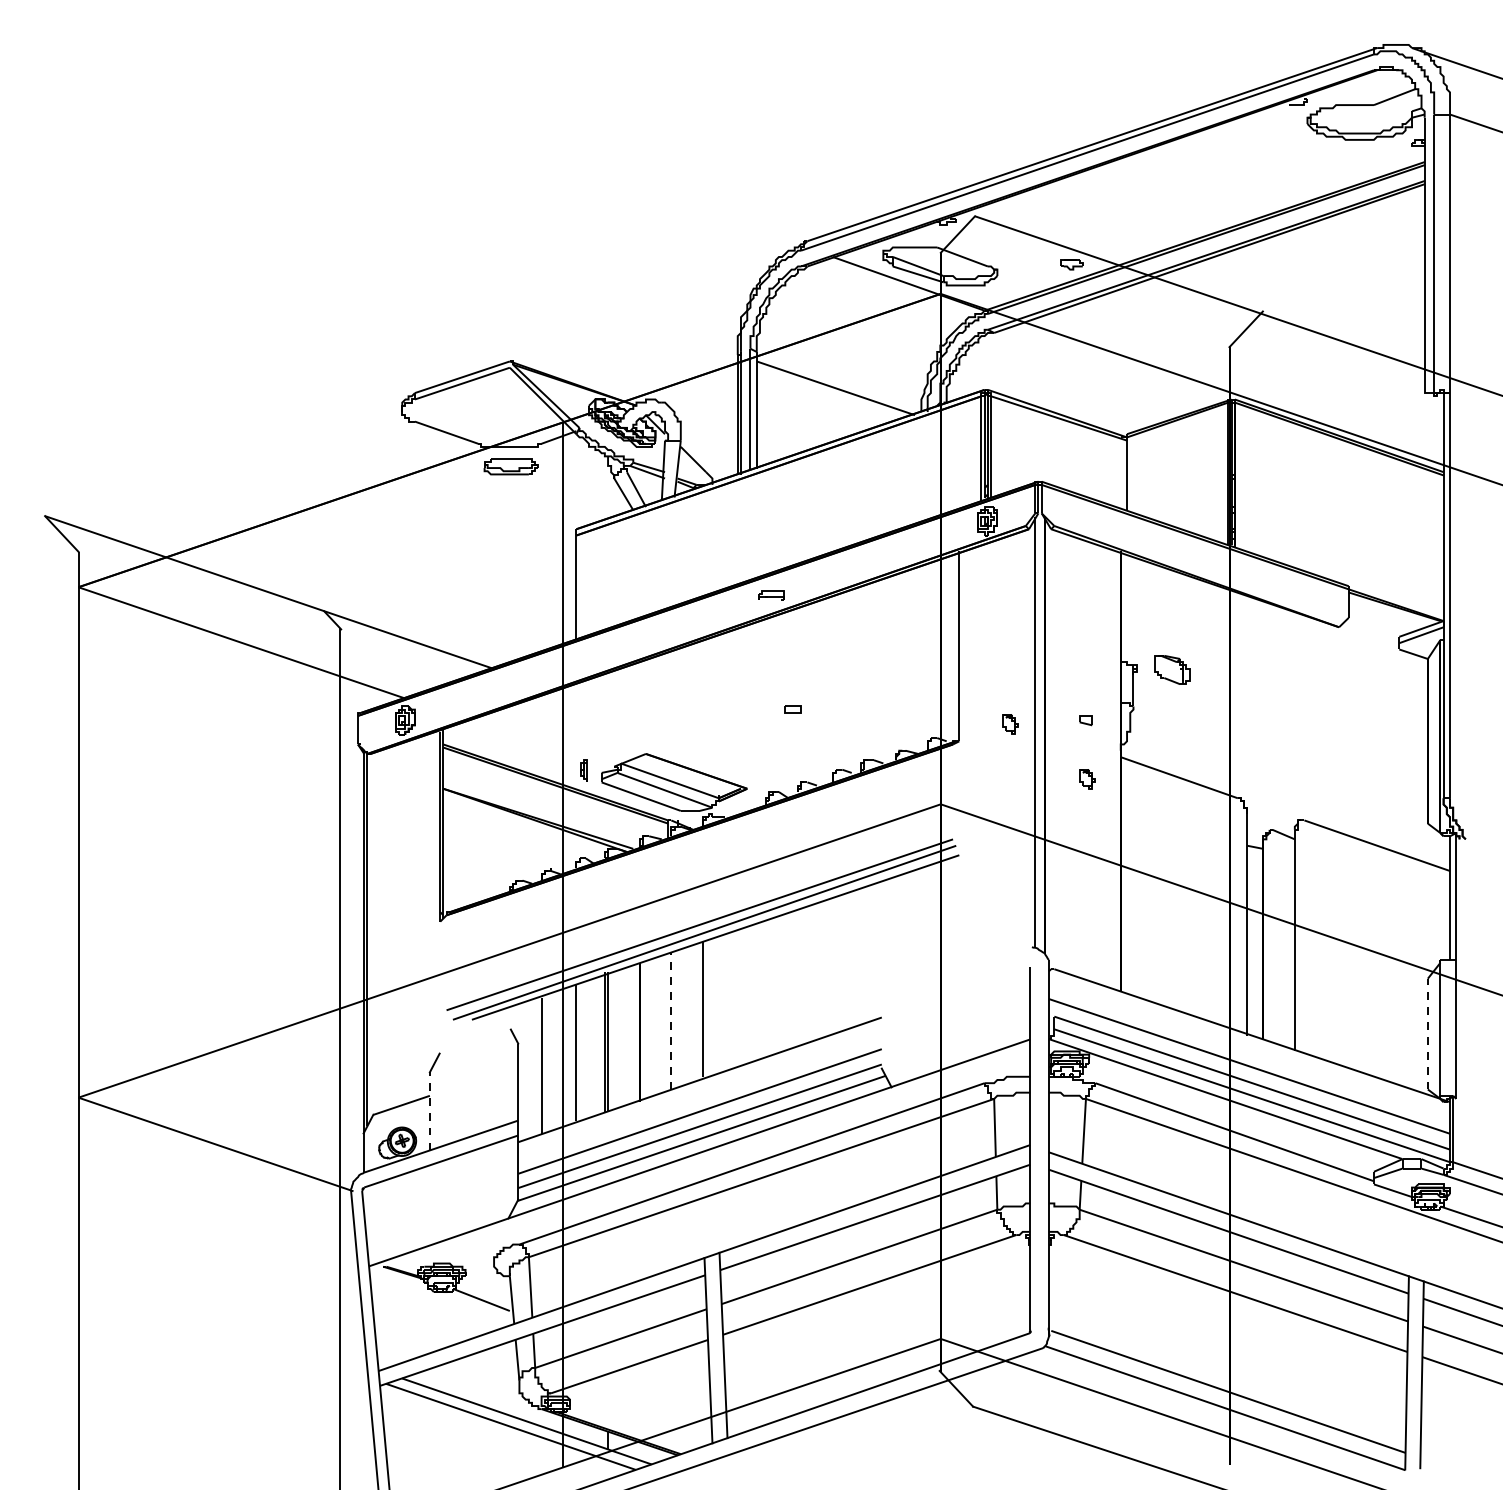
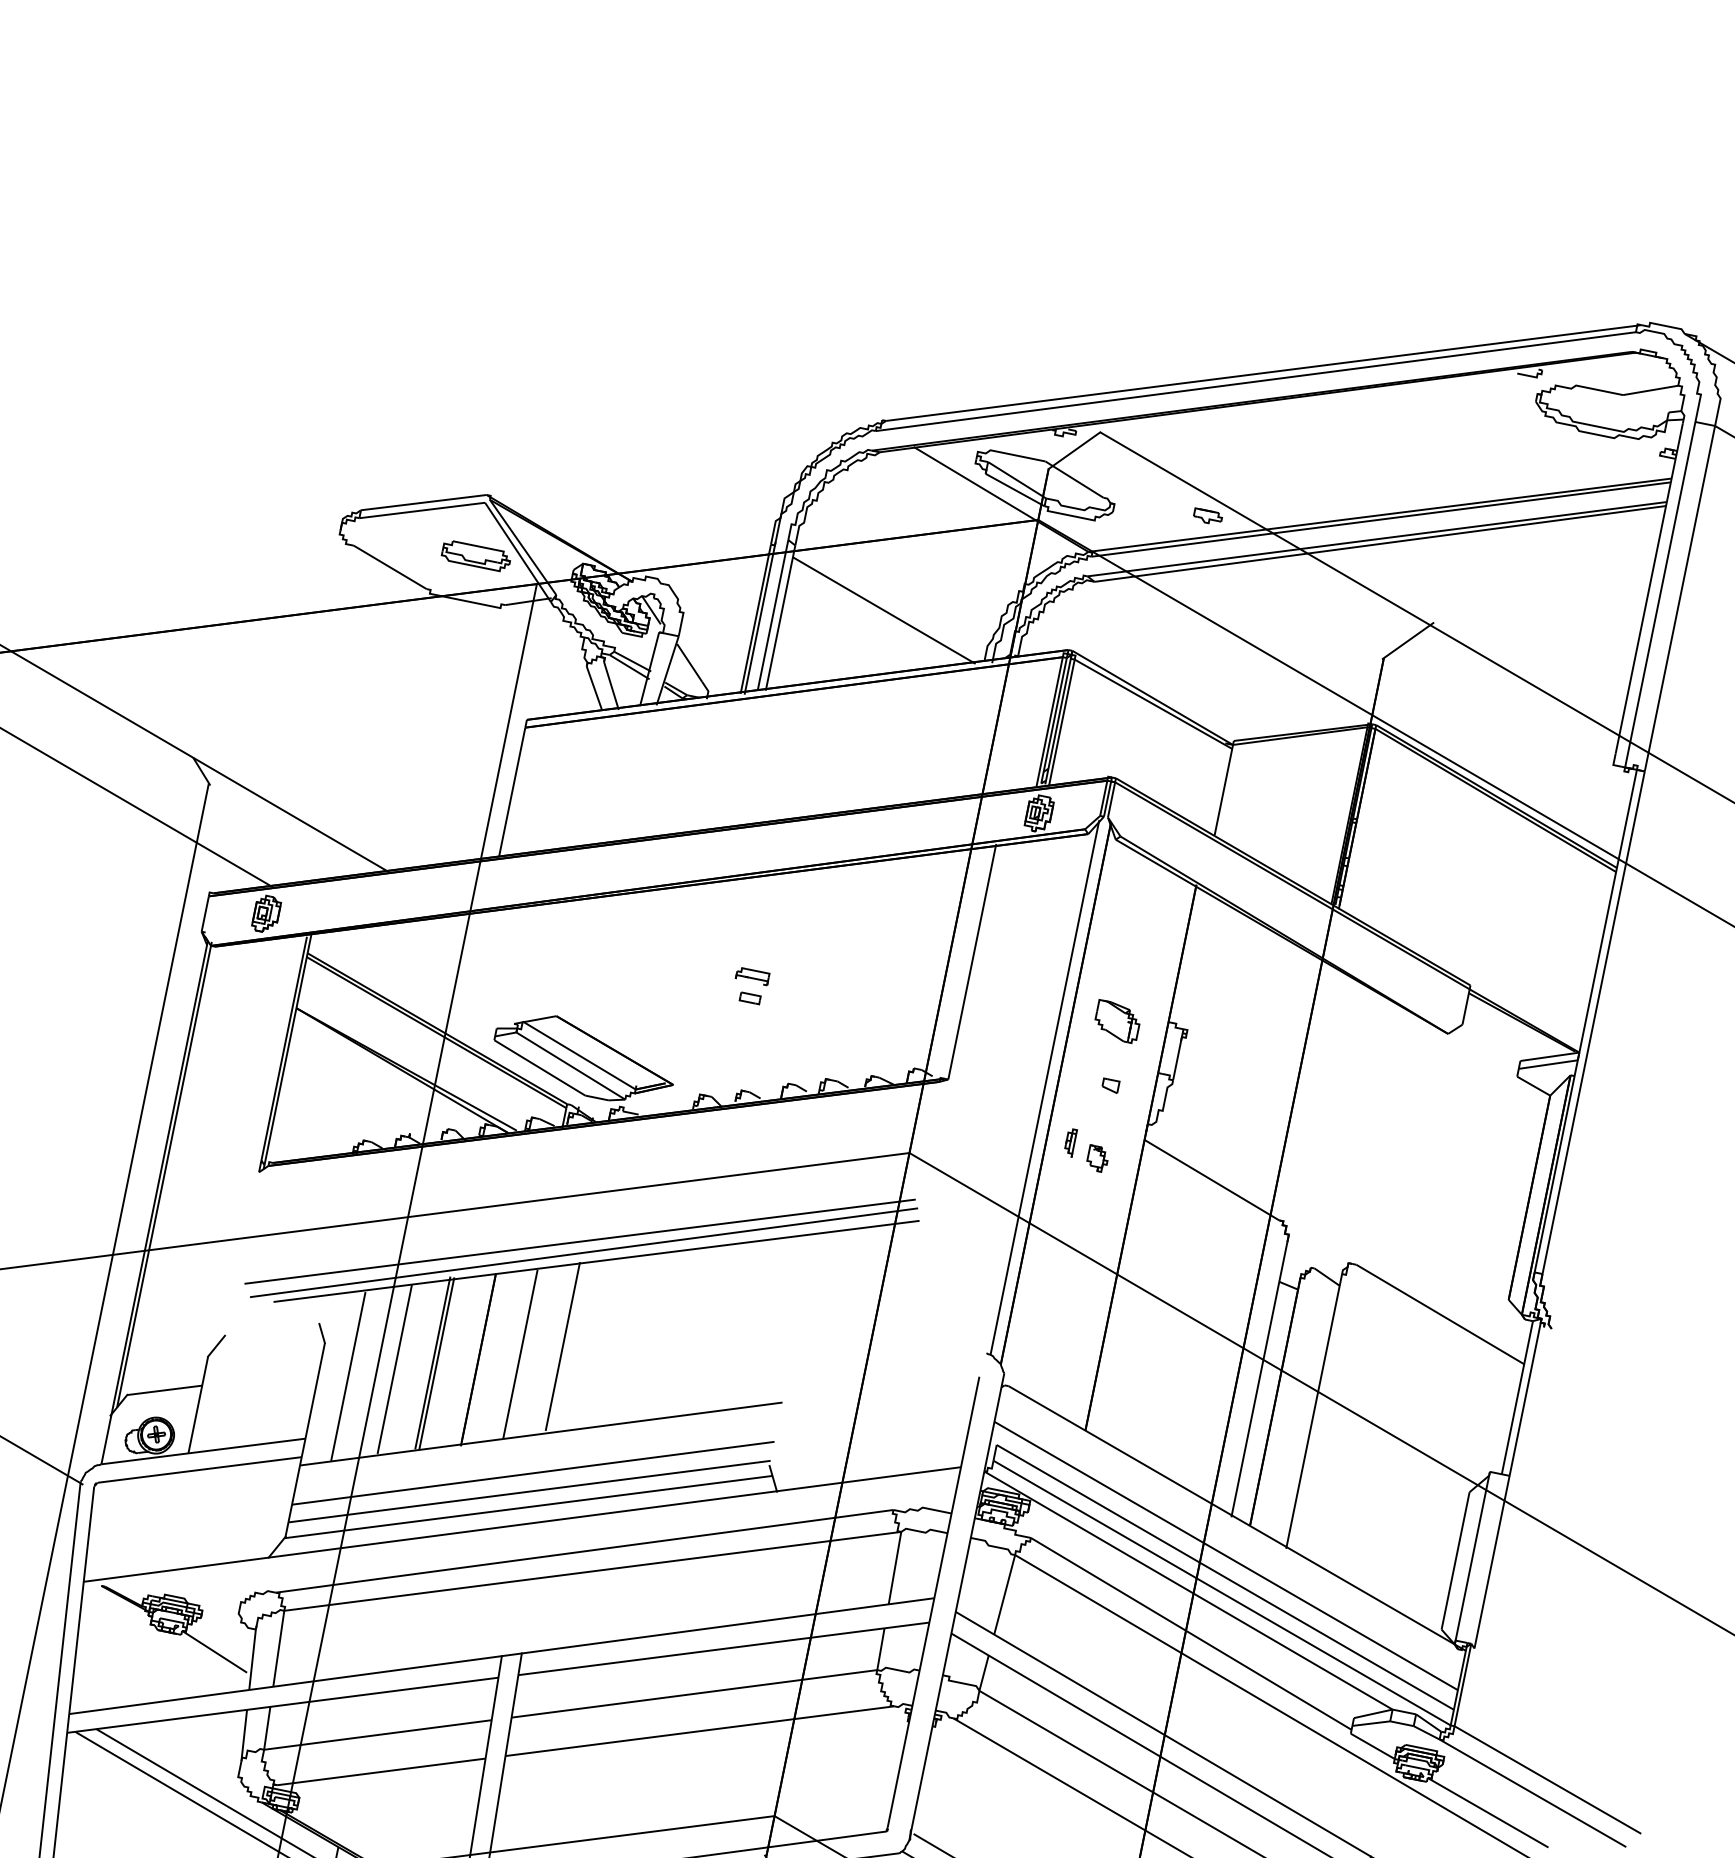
part: (510, 466) -> (475, 555), moved
part: (771, 595) -> (752, 976), moved
part: (1172, 669) -> (1117, 1021), moved
part: (1010, 724) -> (1016, 1071), removed
part: (583, 770) -> (1070, 1142), moved
line: (671, 1020) -> (520, 1353), dashed -> solid
line: (1427, 1033) -> (1455, 1560), dashed -> solid
line: (429, 1110) -> (198, 1403), dashed -> solid

